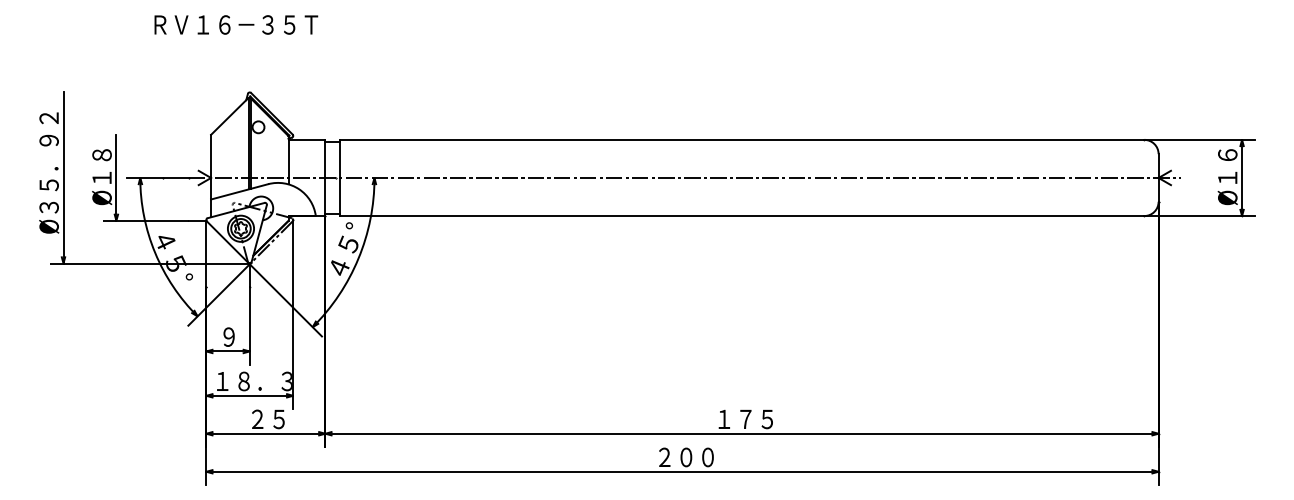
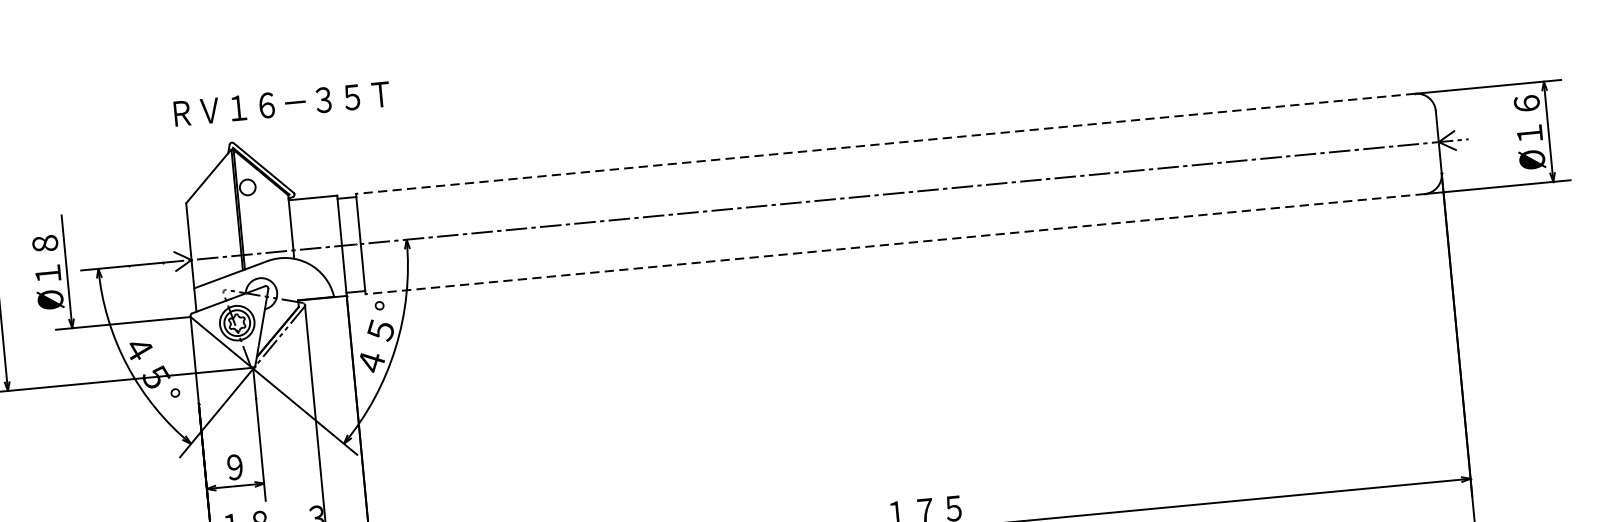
text: (236, 24) -> (282, 103), moved
line: (741, 139) -> (884, 143), solid -> dashed
line: (741, 216) -> (894, 244), solid -> dashed

